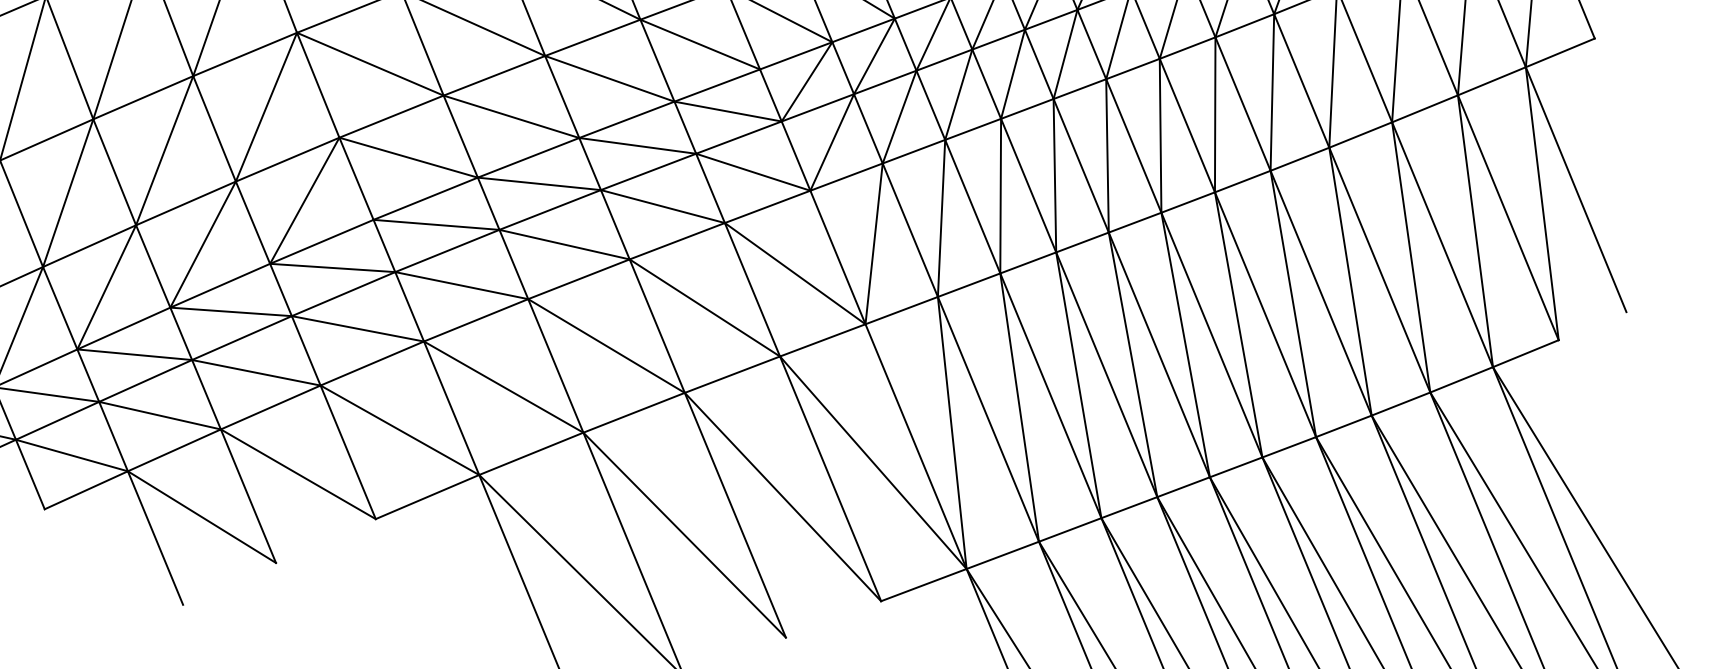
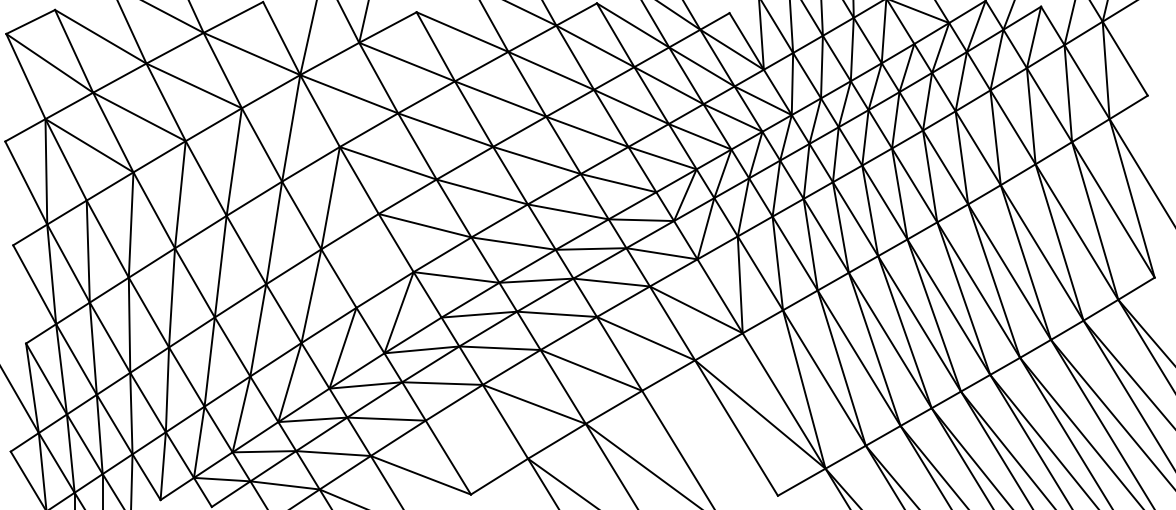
line: (266, 106) -> (367, 260), removed
line: (399, 429) -> (476, 439), removed
line: (782, 495) -> (709, 442), removed

